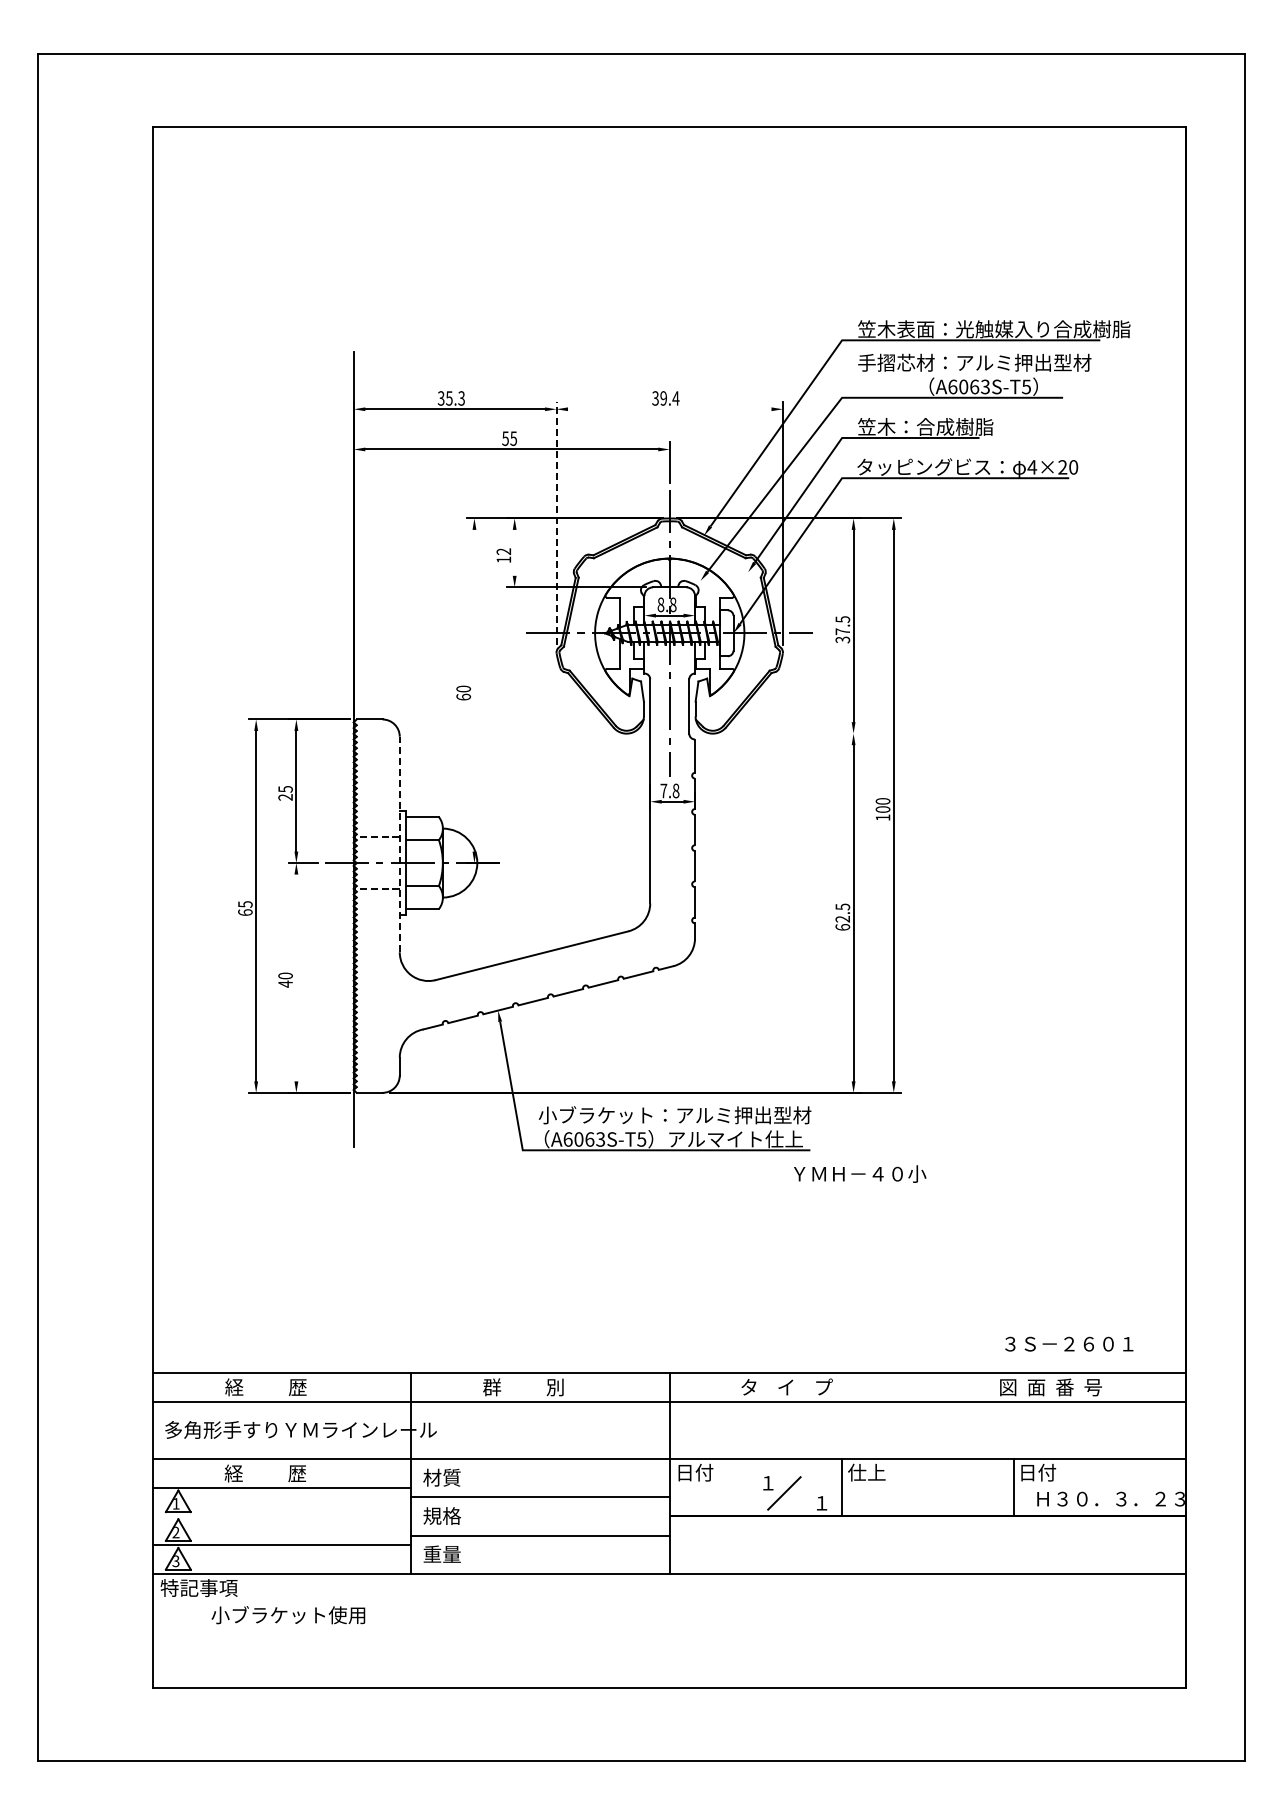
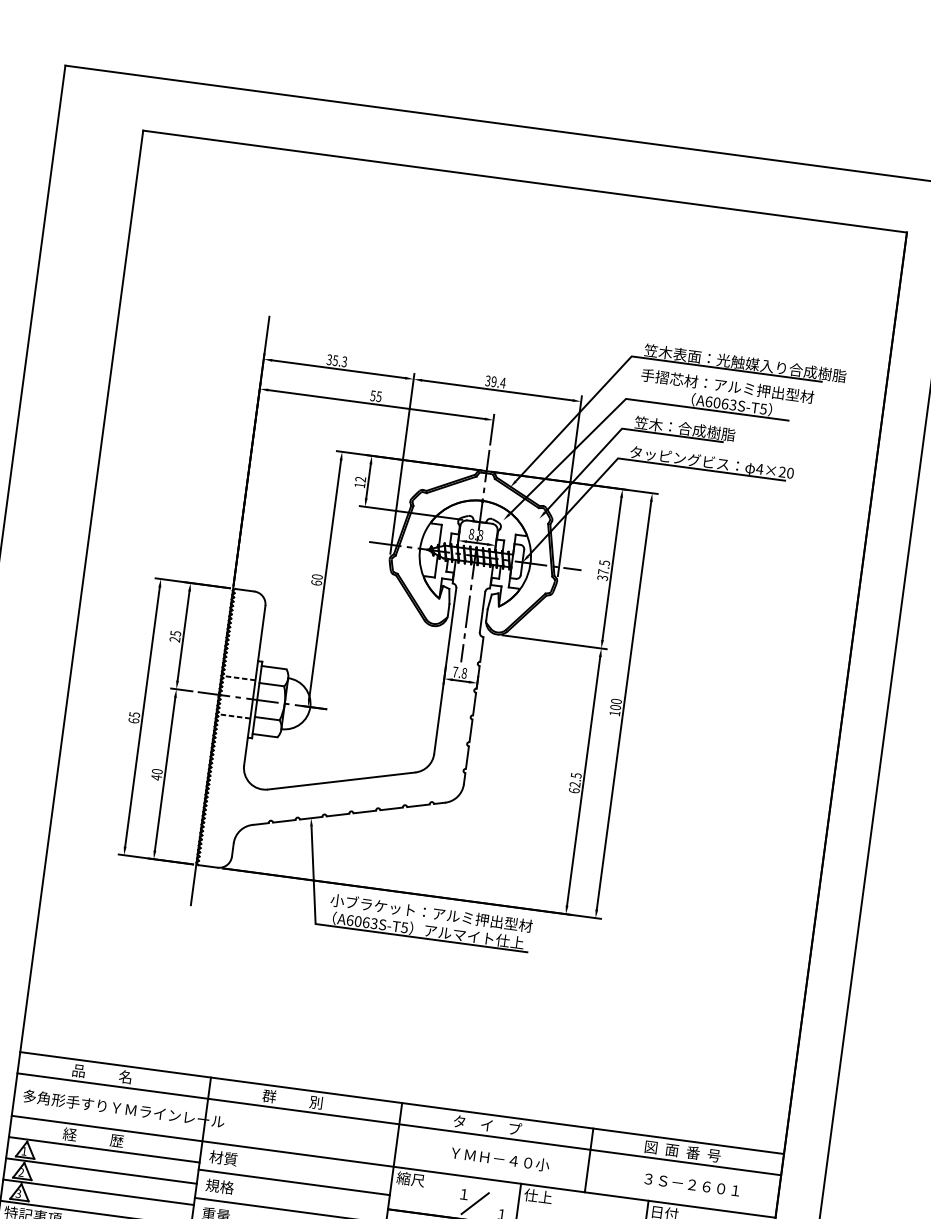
line: (669, 409) -> (497, 390), added
line: (556, 523) -> (402, 463), dashed -> solid
line: (514, 552) -> (368, 481), added
line: (474, 690) -> (325, 579), added
line: (790, 733) -> (554, 642), added
line: (399, 844) -> (254, 685), dashed -> solid
line: (296, 977) -> (165, 773), added
text: (860, 1173) -> (500, 1158), moved
text: (1069, 1343) -> (692, 1184), moved
text: (265, 1387) -> (101, 1074), 経          歴 -> 品          名
line: (928, 1415) -> (589, 1160), added
text: (694, 1472) -> (410, 1179), 日付 -> 縮尺
line: (282, 1516) -> (101, 1171), added

